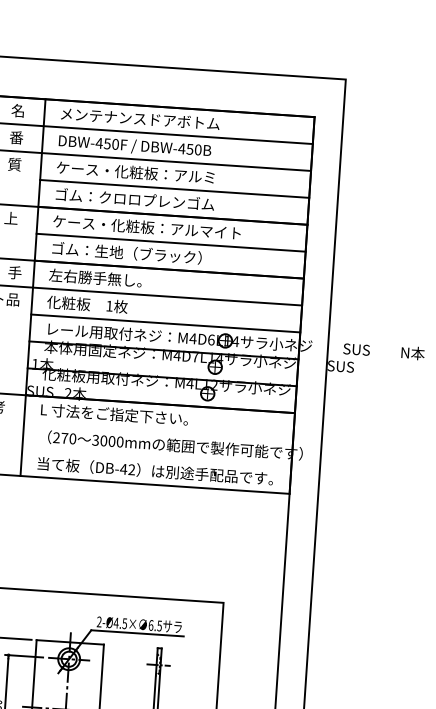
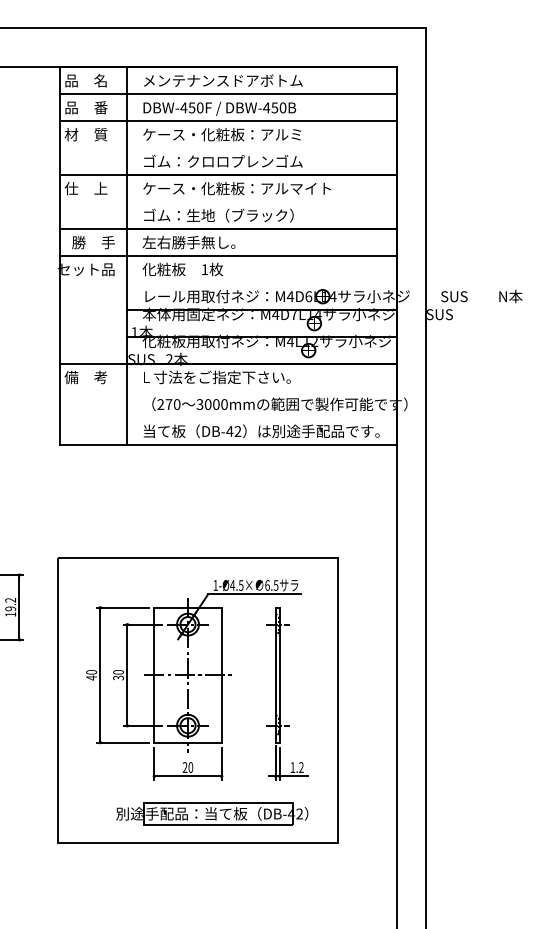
line: (175, 189) -> (262, 148), removed
line: (171, 242) -> (262, 202), removed
line: (166, 323) -> (262, 283), removed
text: (99, 622) -> (215, 585), 2-Ø4.5× -> 1-Ø4.5×

